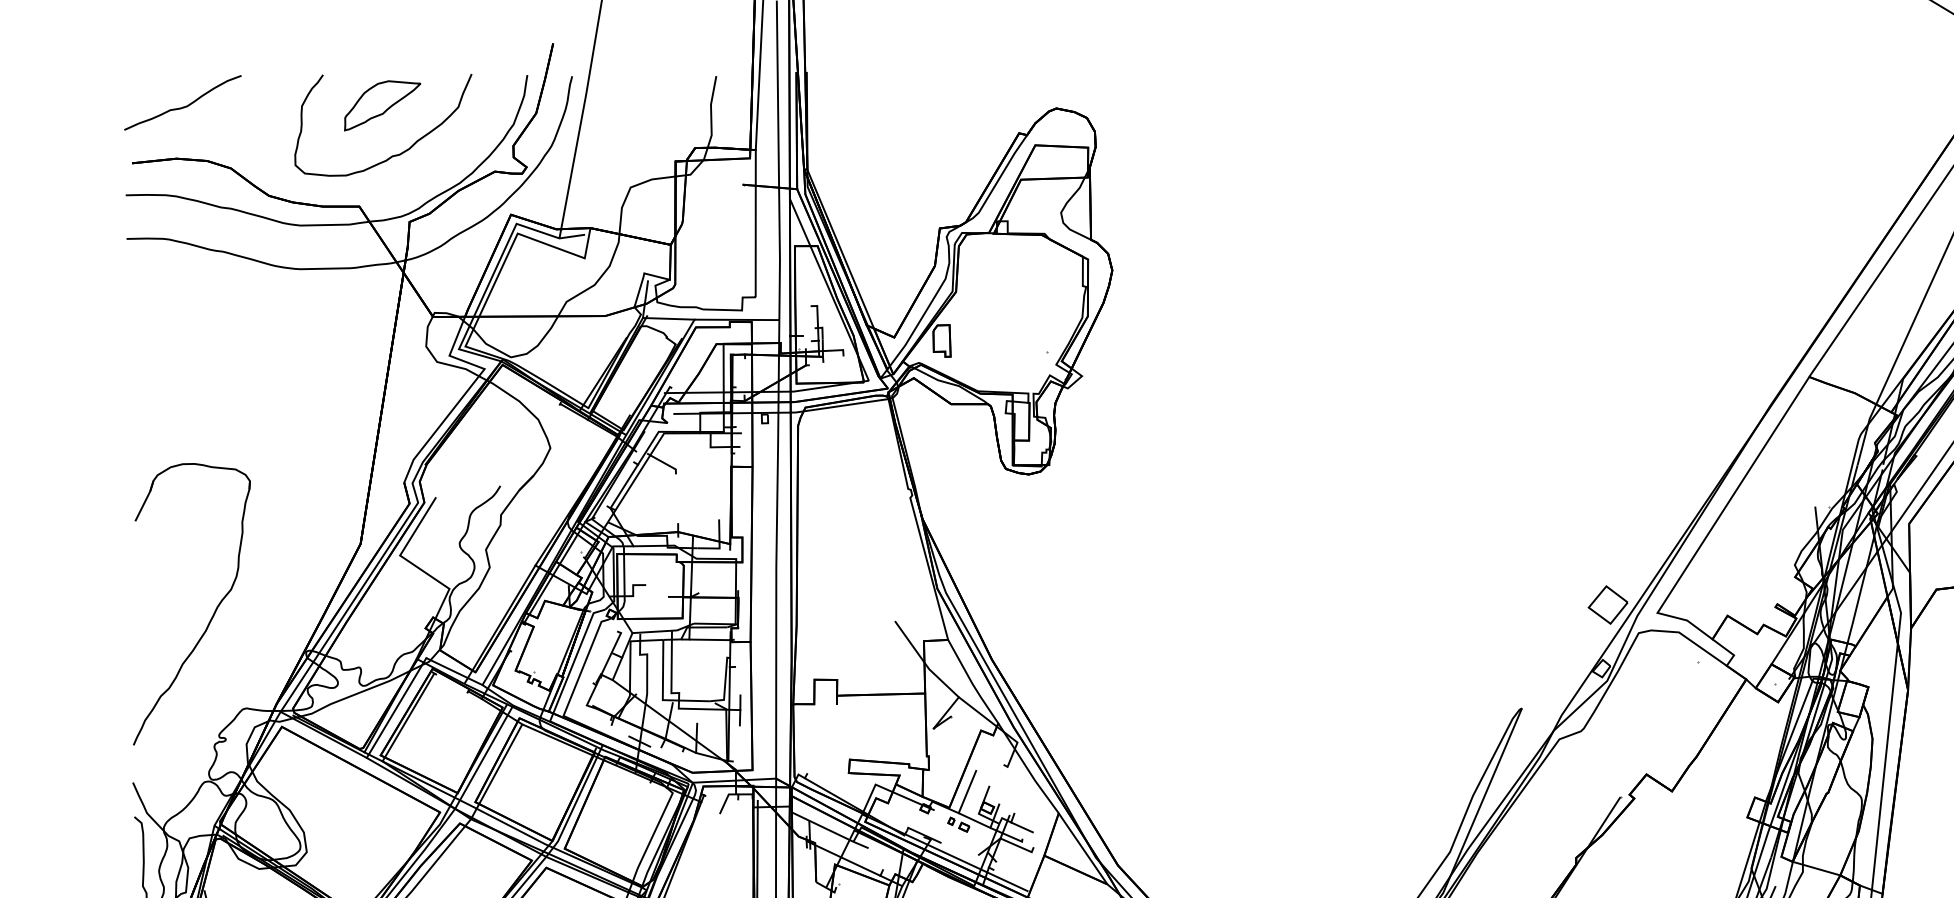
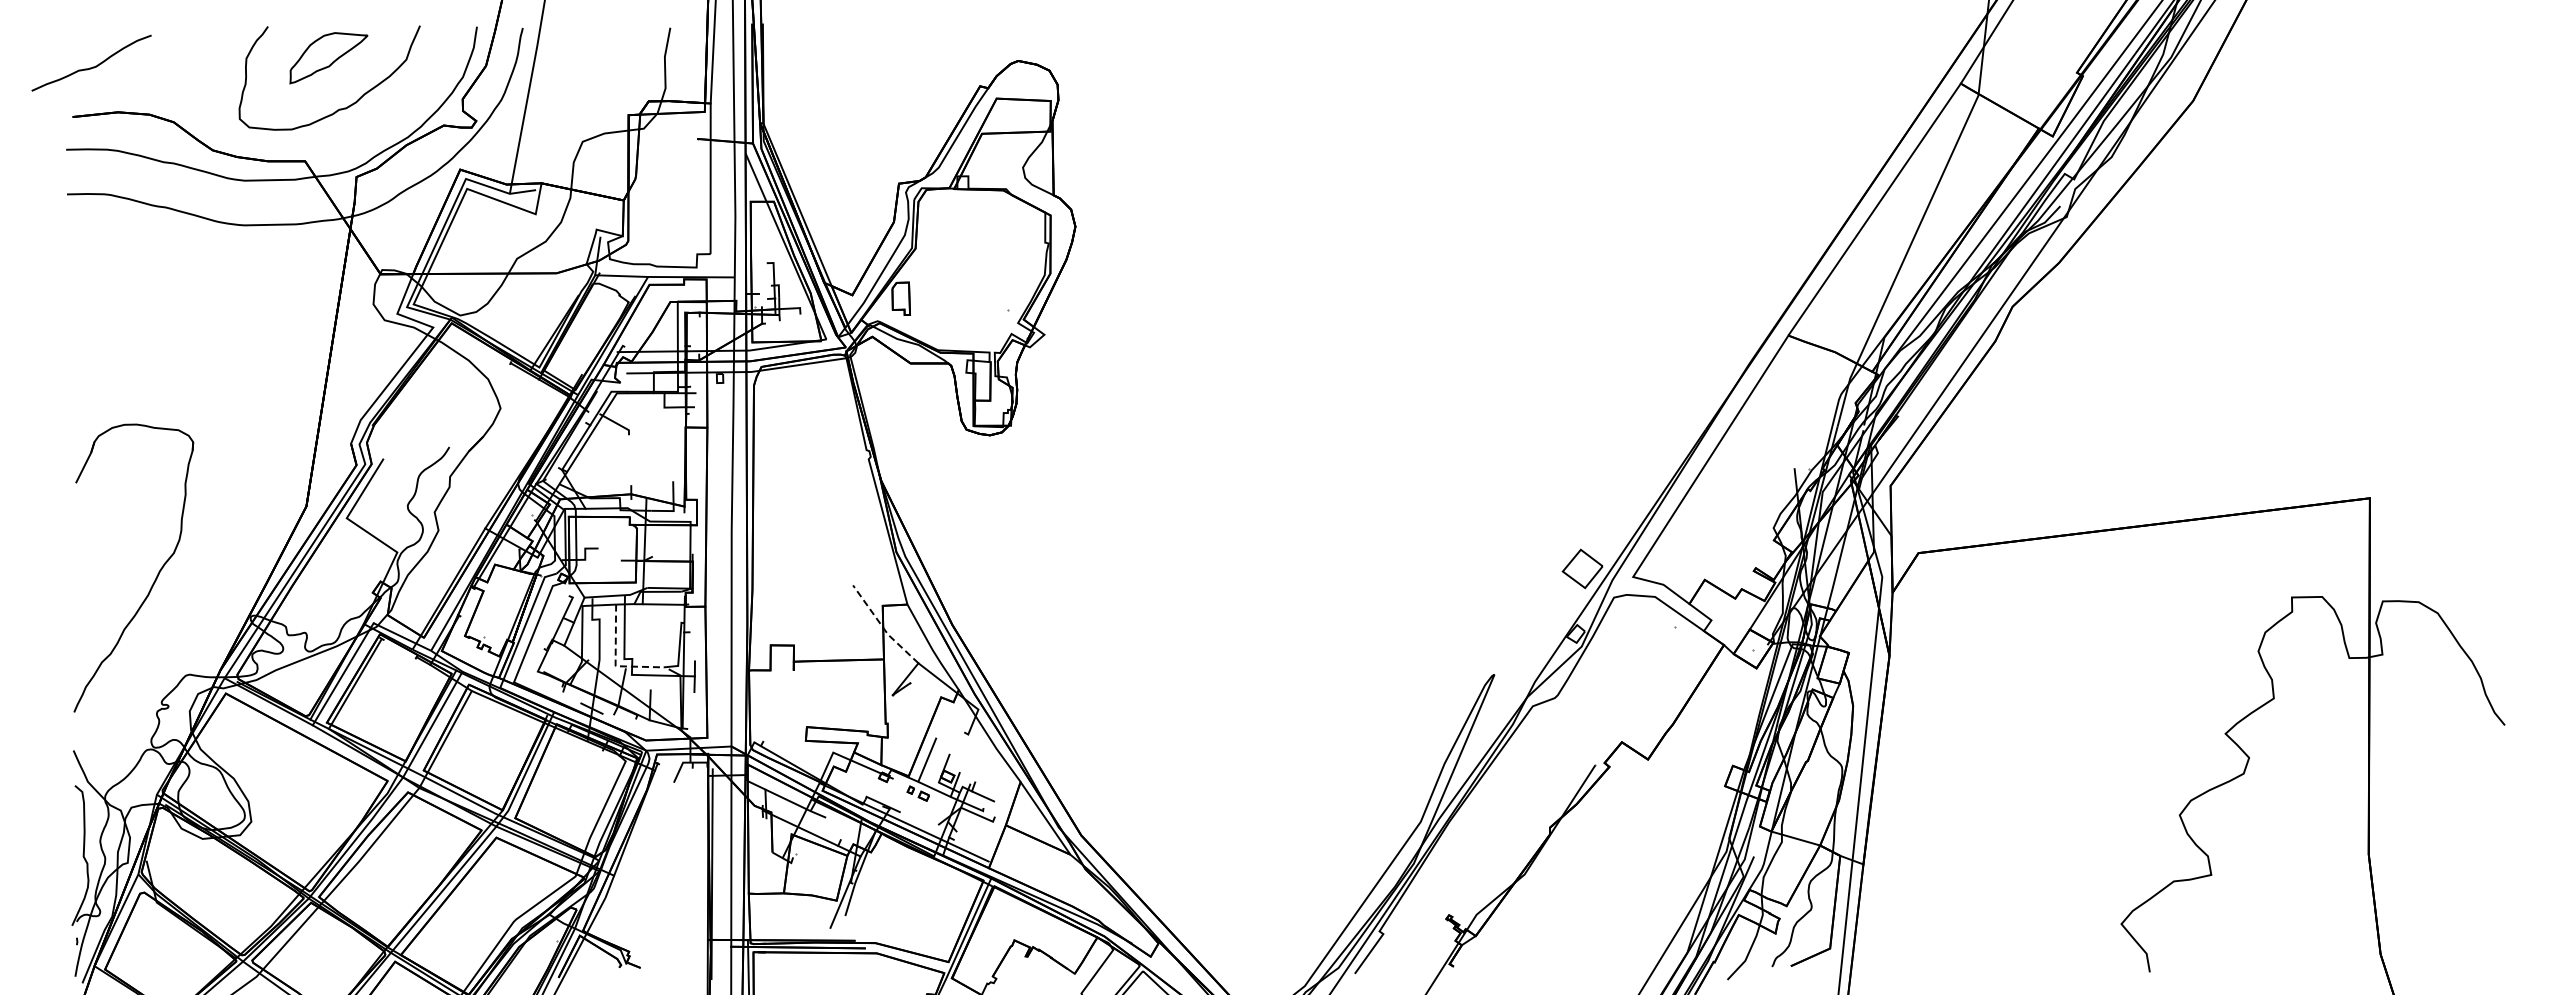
curve: (183, 106) -> (92, 66), moved
line: (923, 662) -> (882, 627), solid -> dashed
line: (662, 694) -> (615, 660), solid -> dashed

